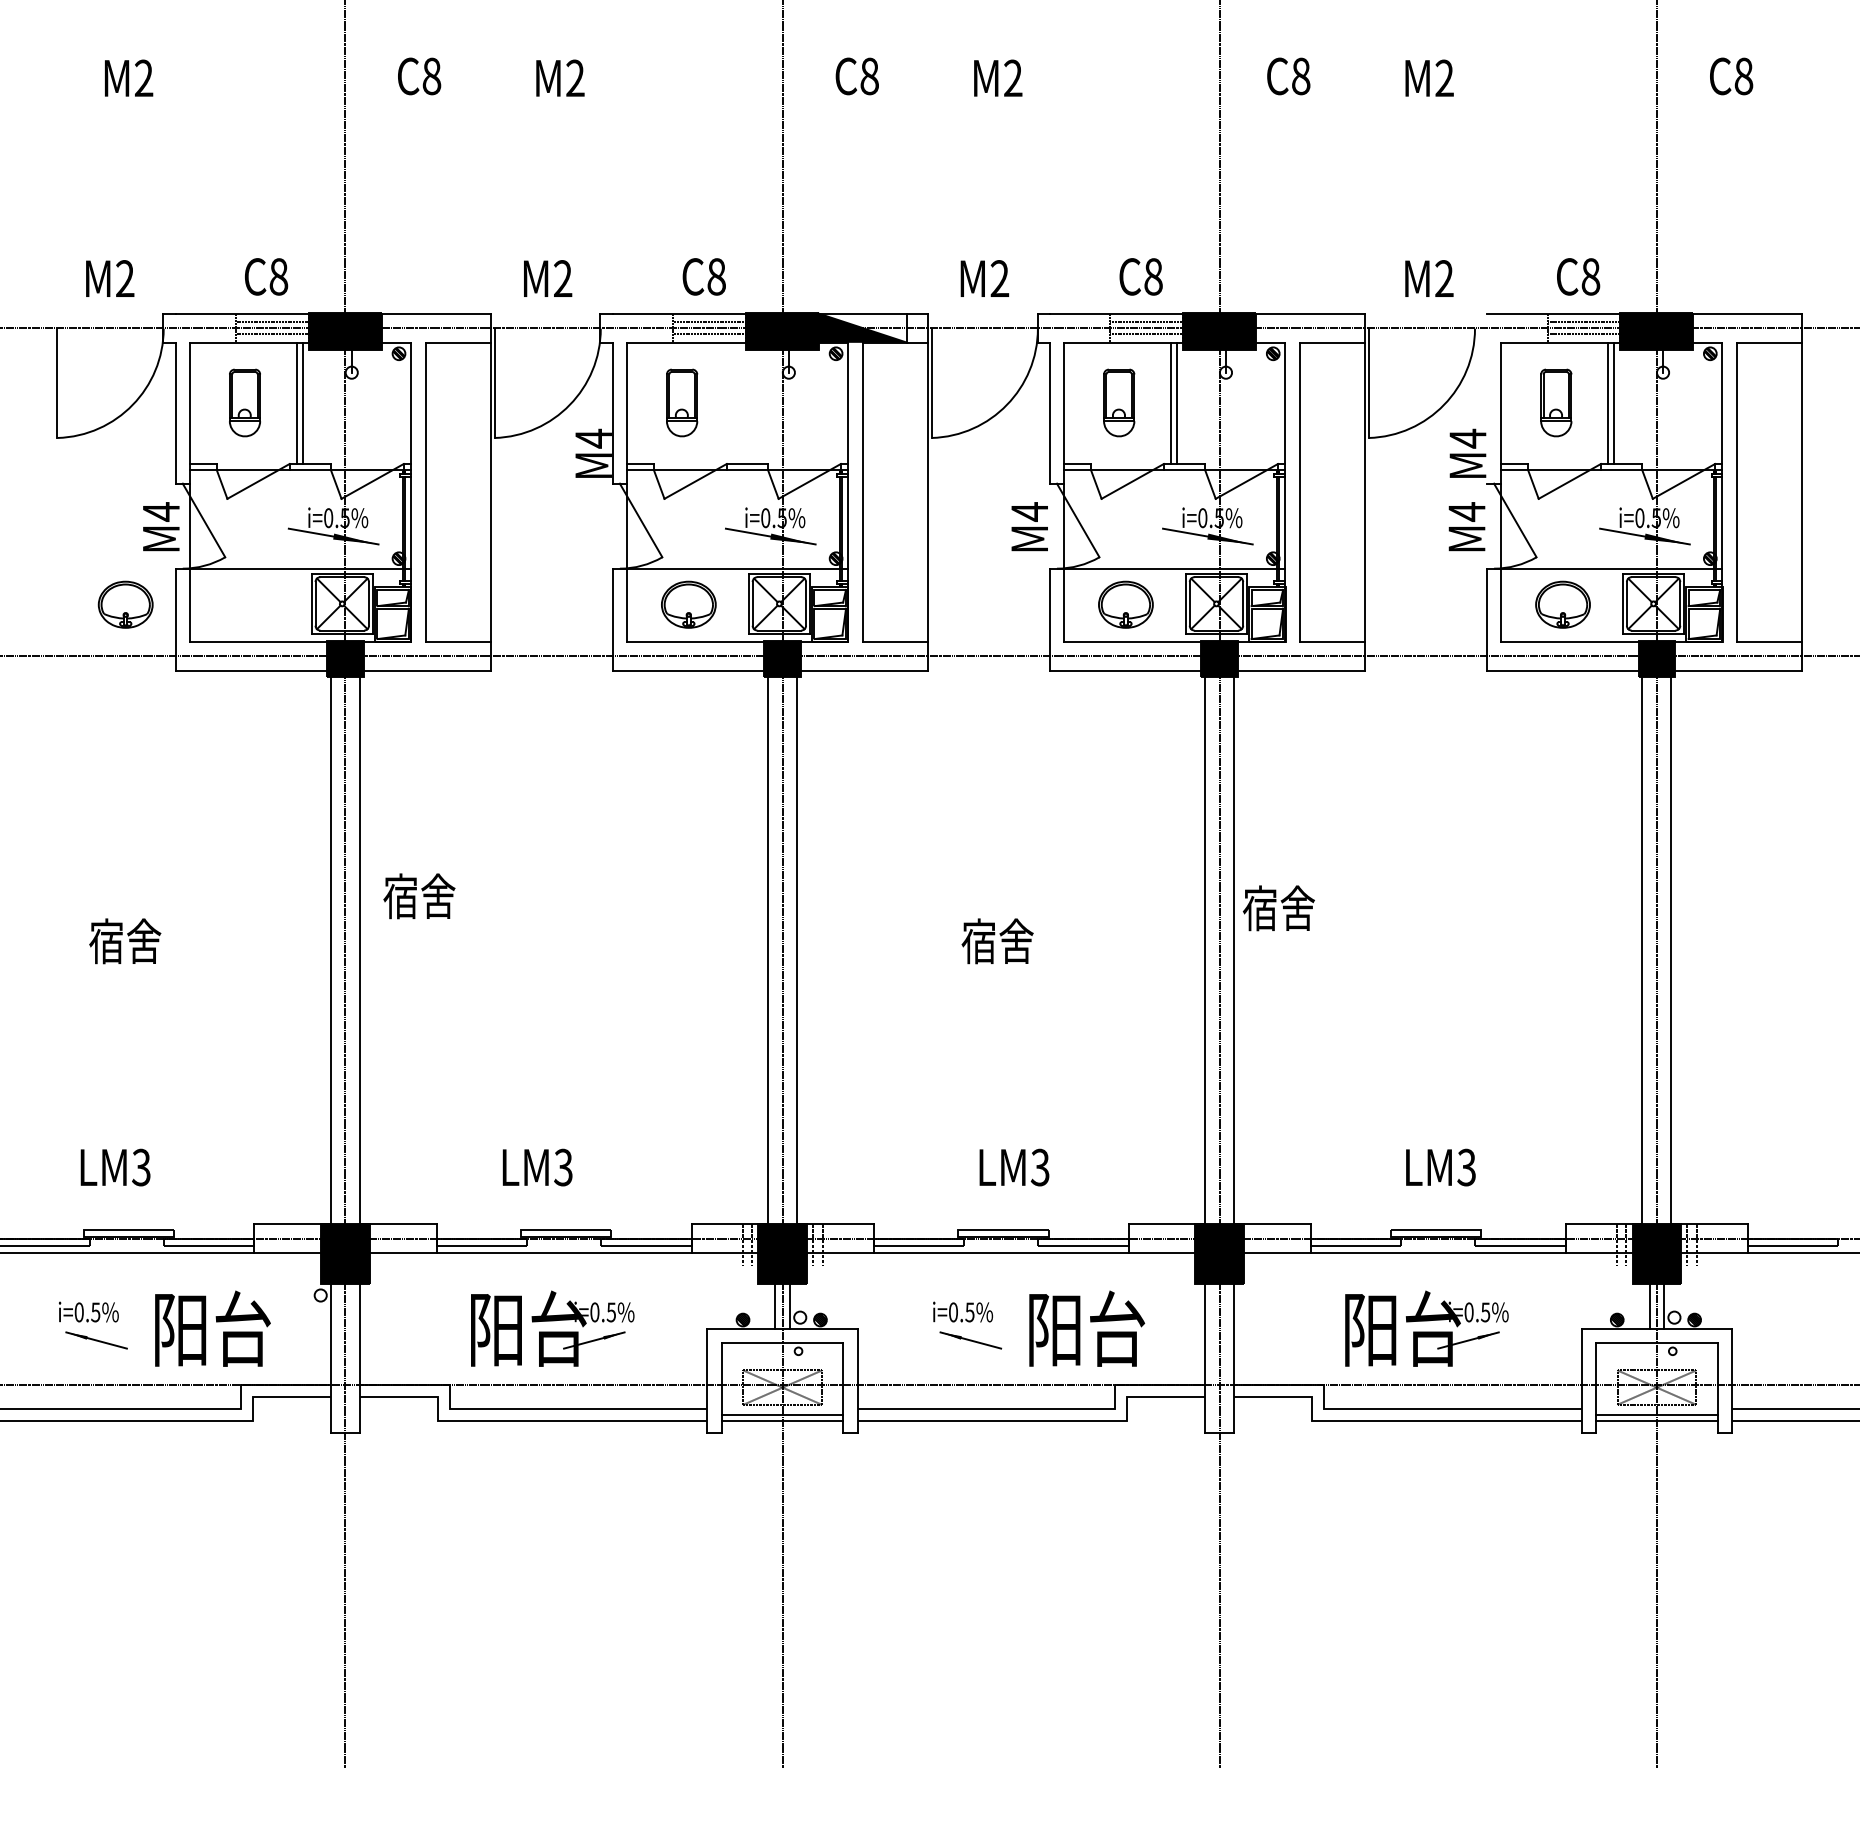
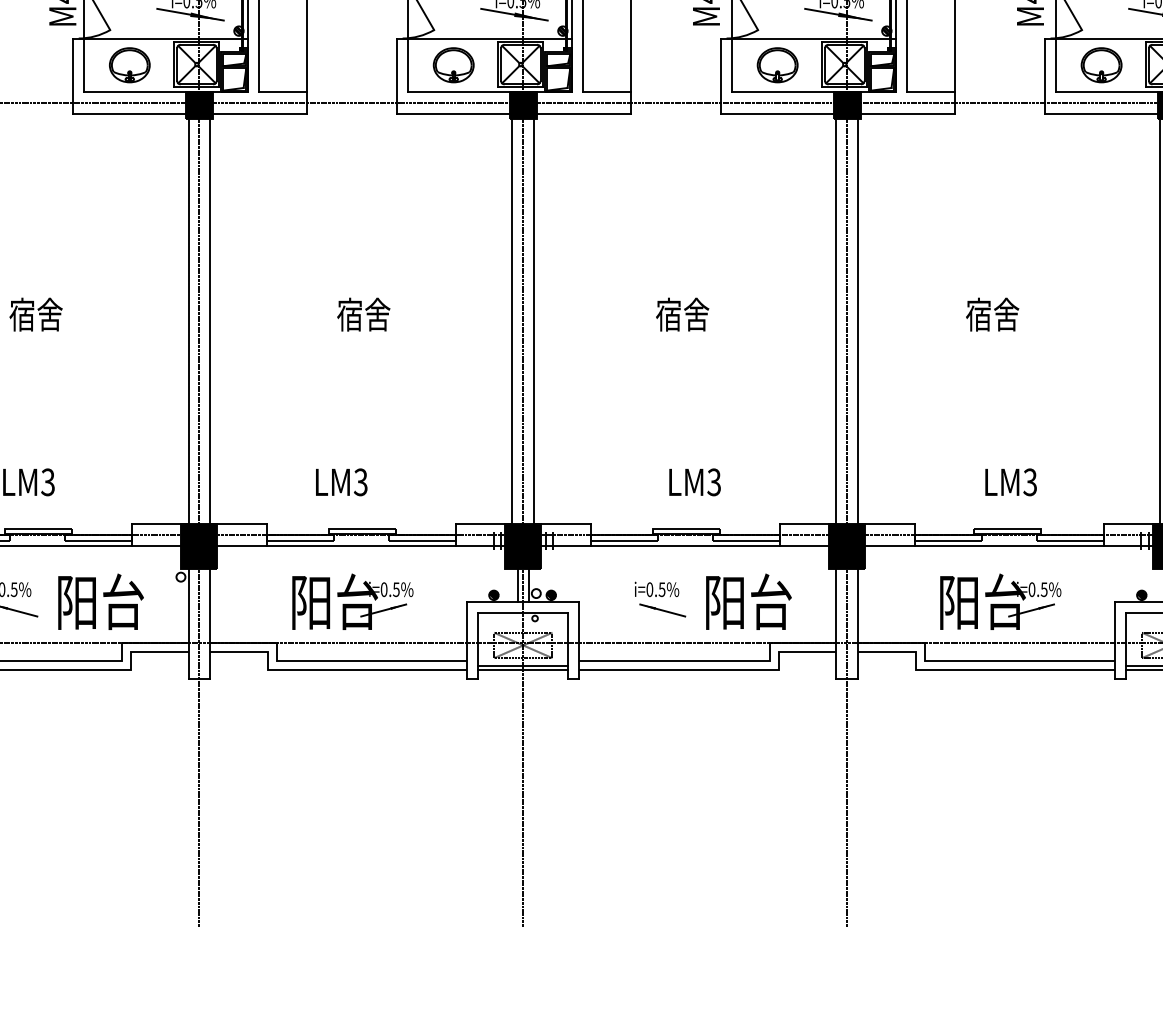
part: (125, 604) -> (129, 65), moved
text: (419, 896) -> (363, 314), moved
text: (1278, 908) -> (992, 314), moved

